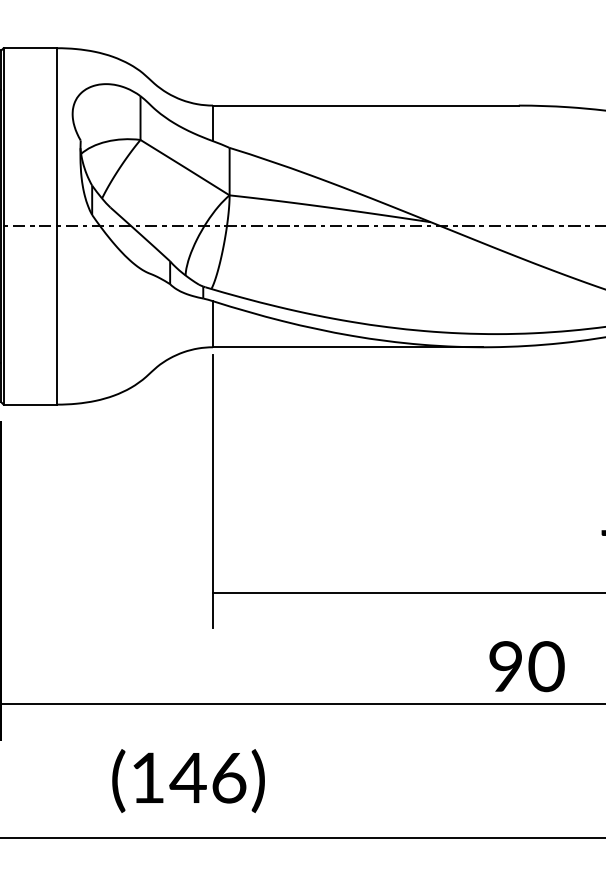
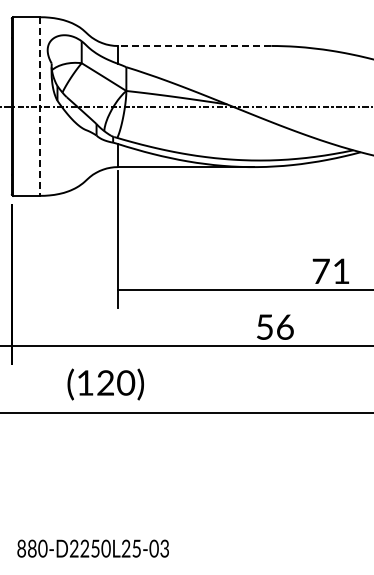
line: (365, 104) -> (194, 45), solid -> dashed
line: (56, 228) -> (39, 107), solid -> dashed
text: (527, 665) -> (275, 326), 90 -> 56
text: (207, 776) -> (115, 382), (146) -> (120)

